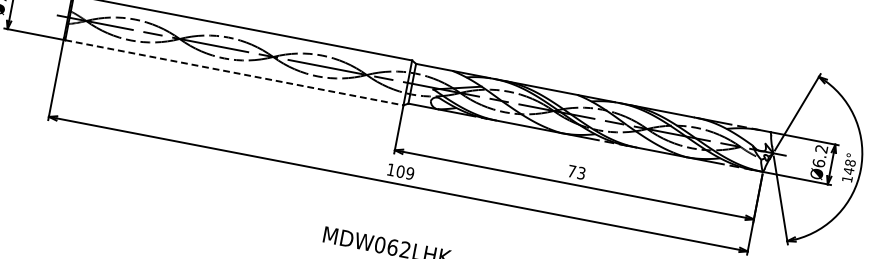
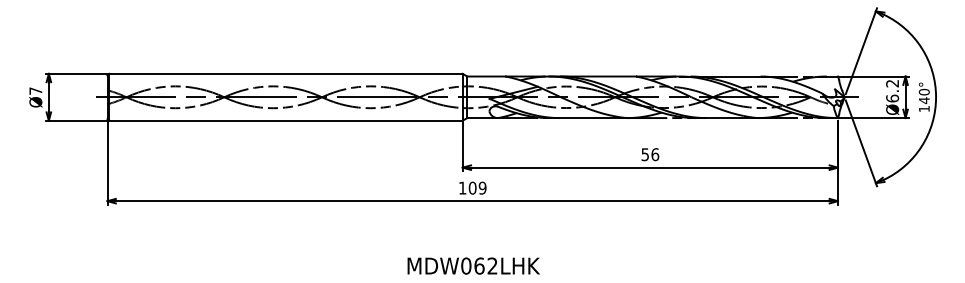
line: (234, 72) -> (285, 120), dashed -> solid
text: (850, 162) -> (924, 91), 148° -> 140°
text: (576, 172) -> (650, 154), 73 -> 56

